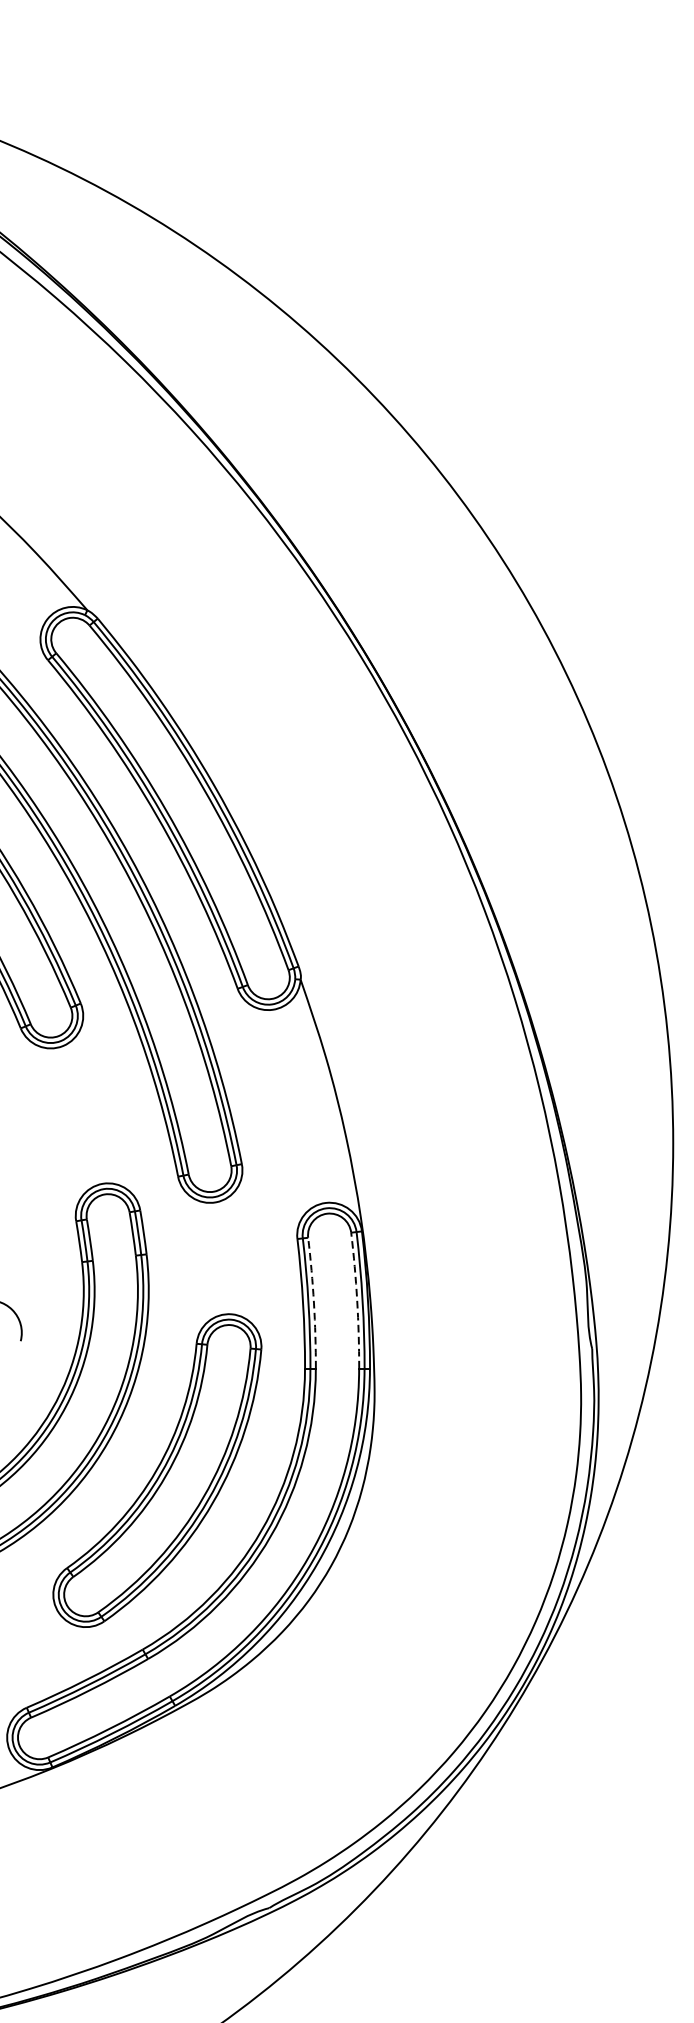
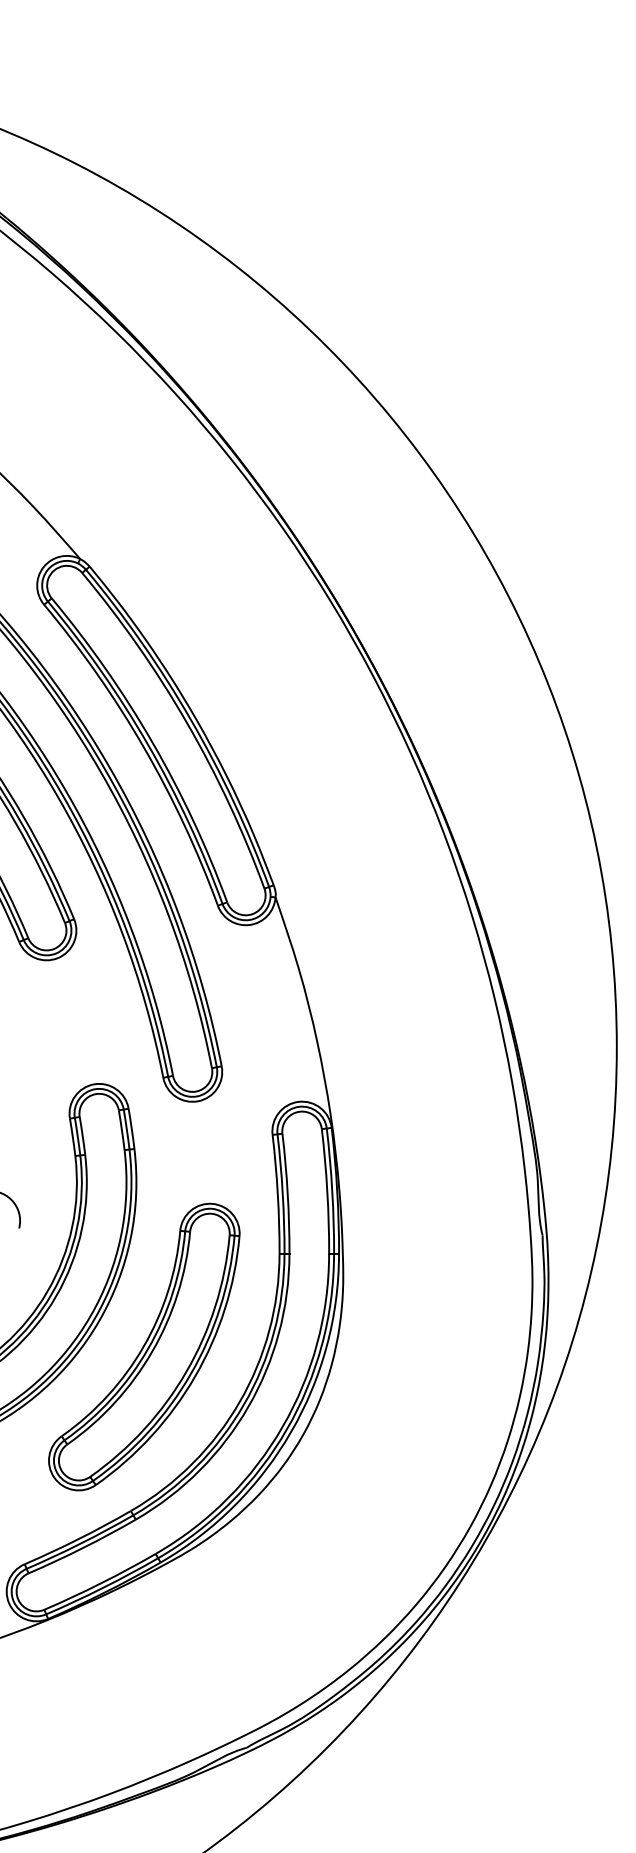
arc: (357, 1300) -> (327, 1191), dashed -> solid
arc: (313, 1302) -> (287, 1193), dashed -> solid

